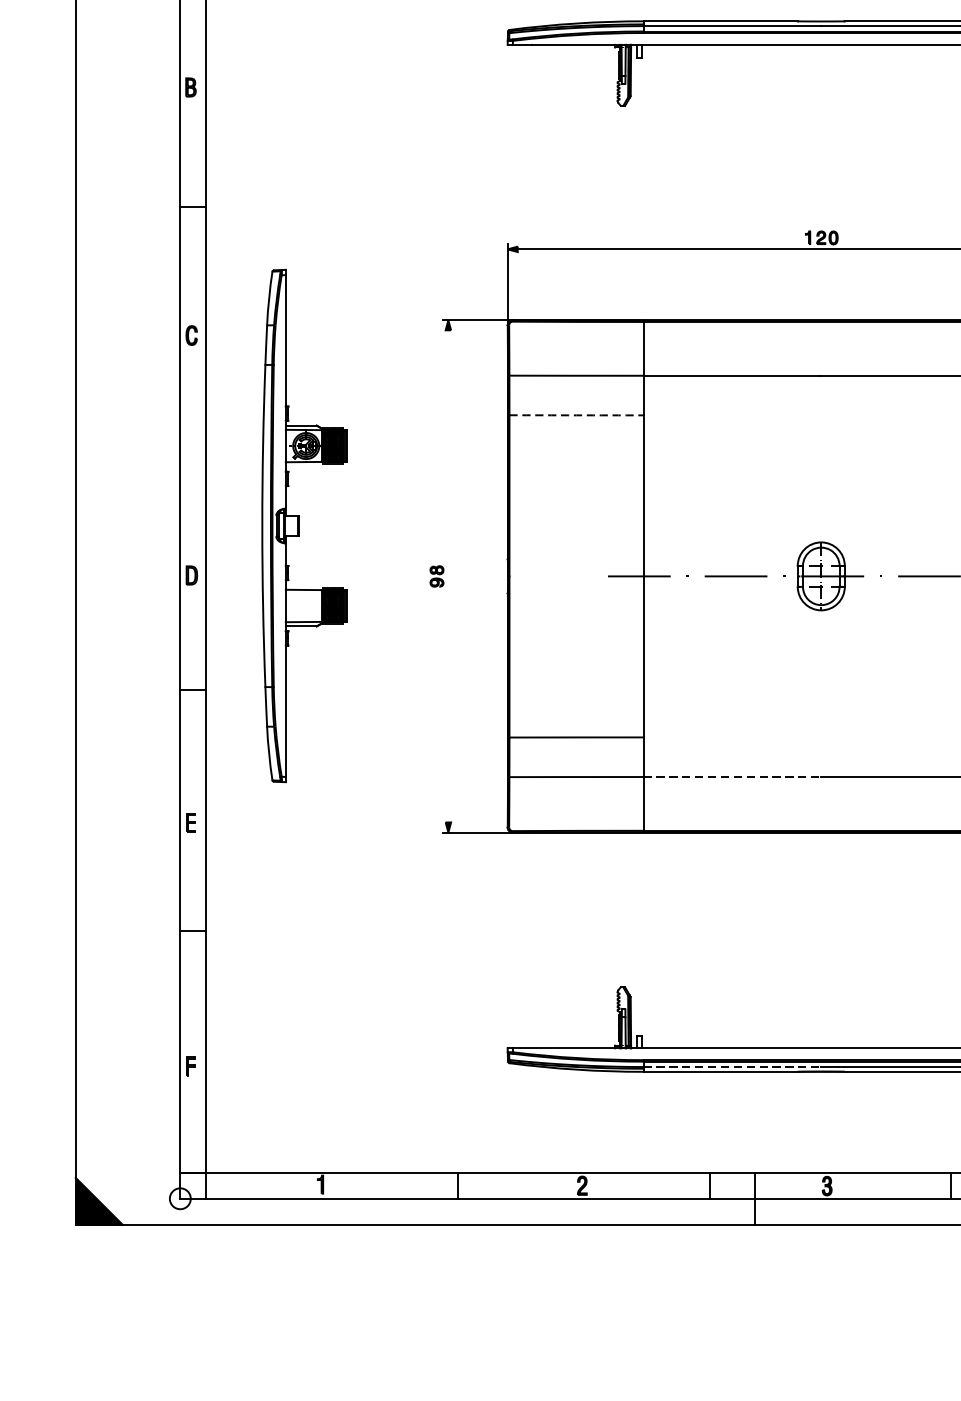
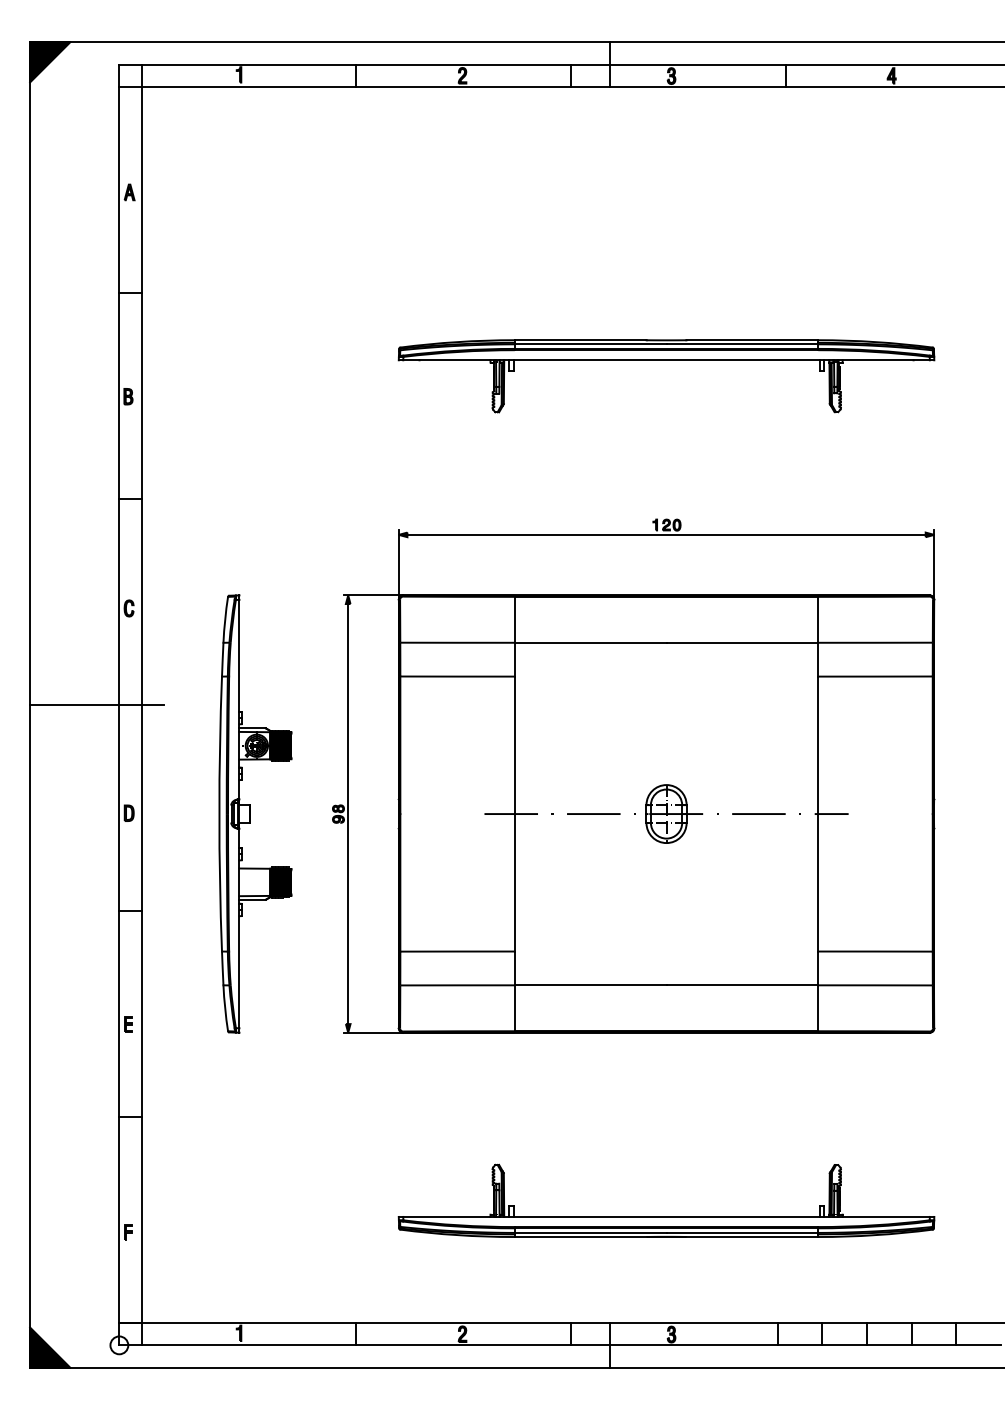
arc: (576, 415) -> (457, 676), dashed -> solid
line: (154, 449) -> (97, 705), added
part: (304, 525) -> (255, 813), moved
line: (448, 576) -> (348, 814), added
line: (732, 777) -> (590, 985), dashed -> solid
line: (732, 1066) -> (590, 1232), dashed -> solid

